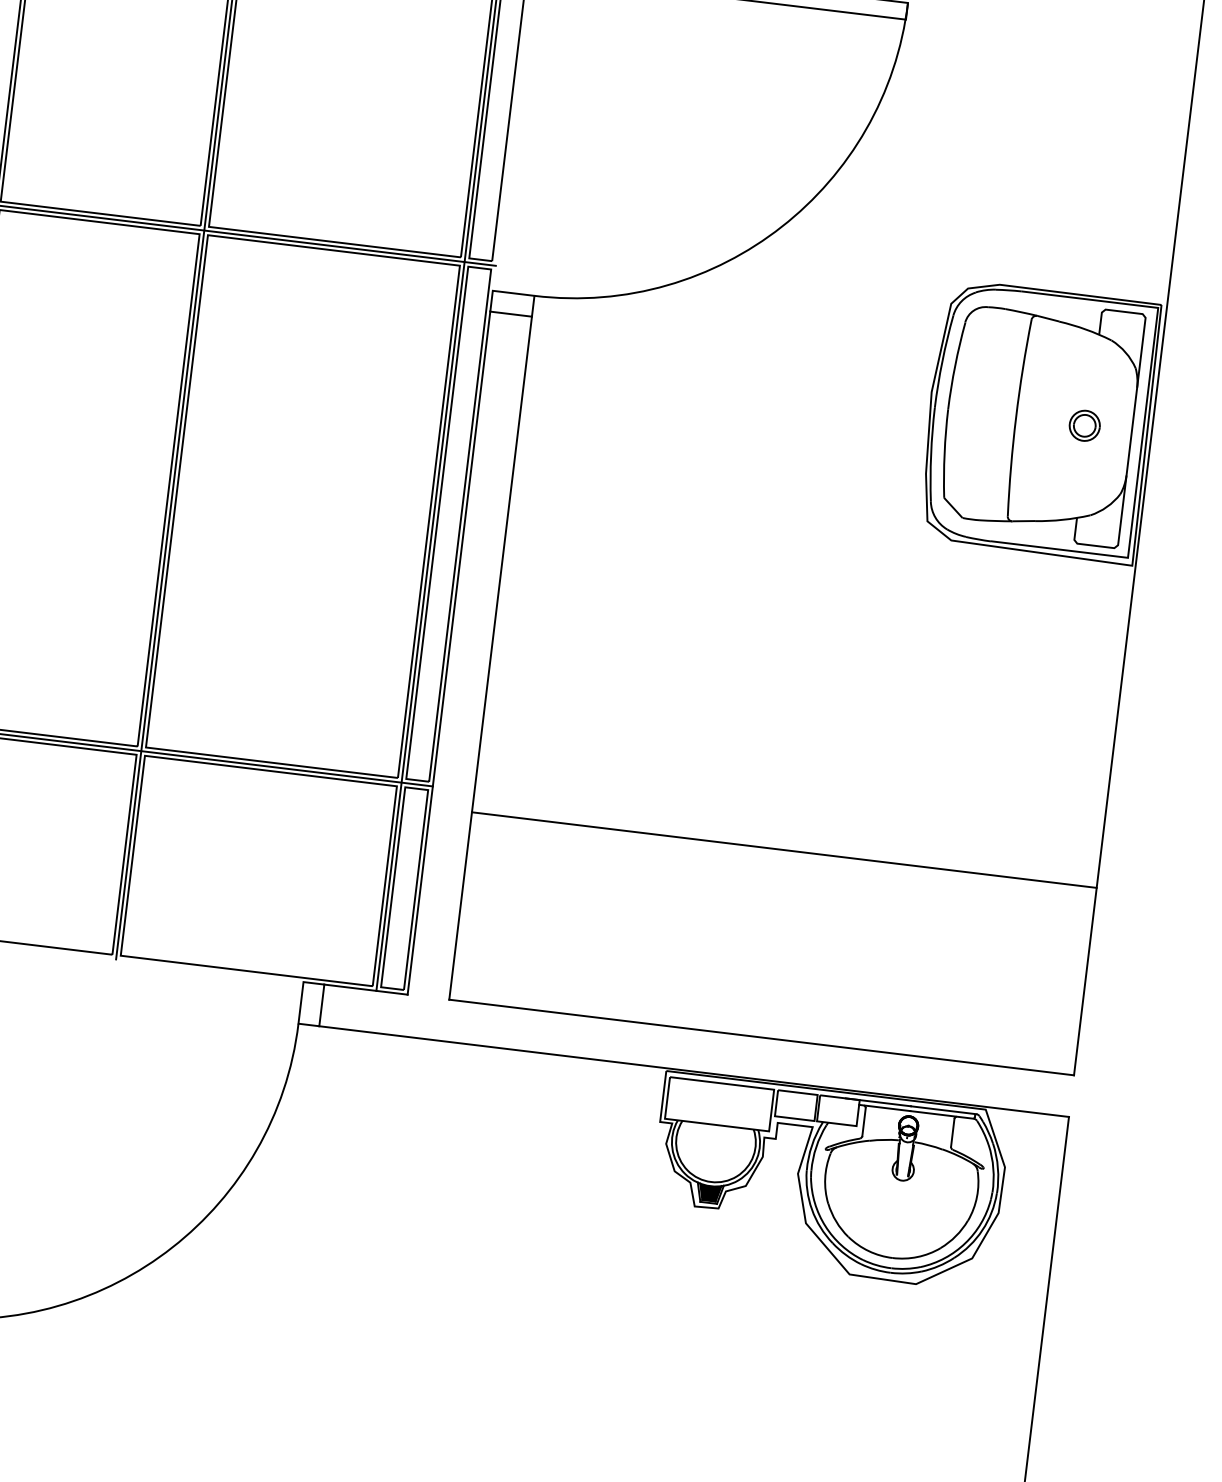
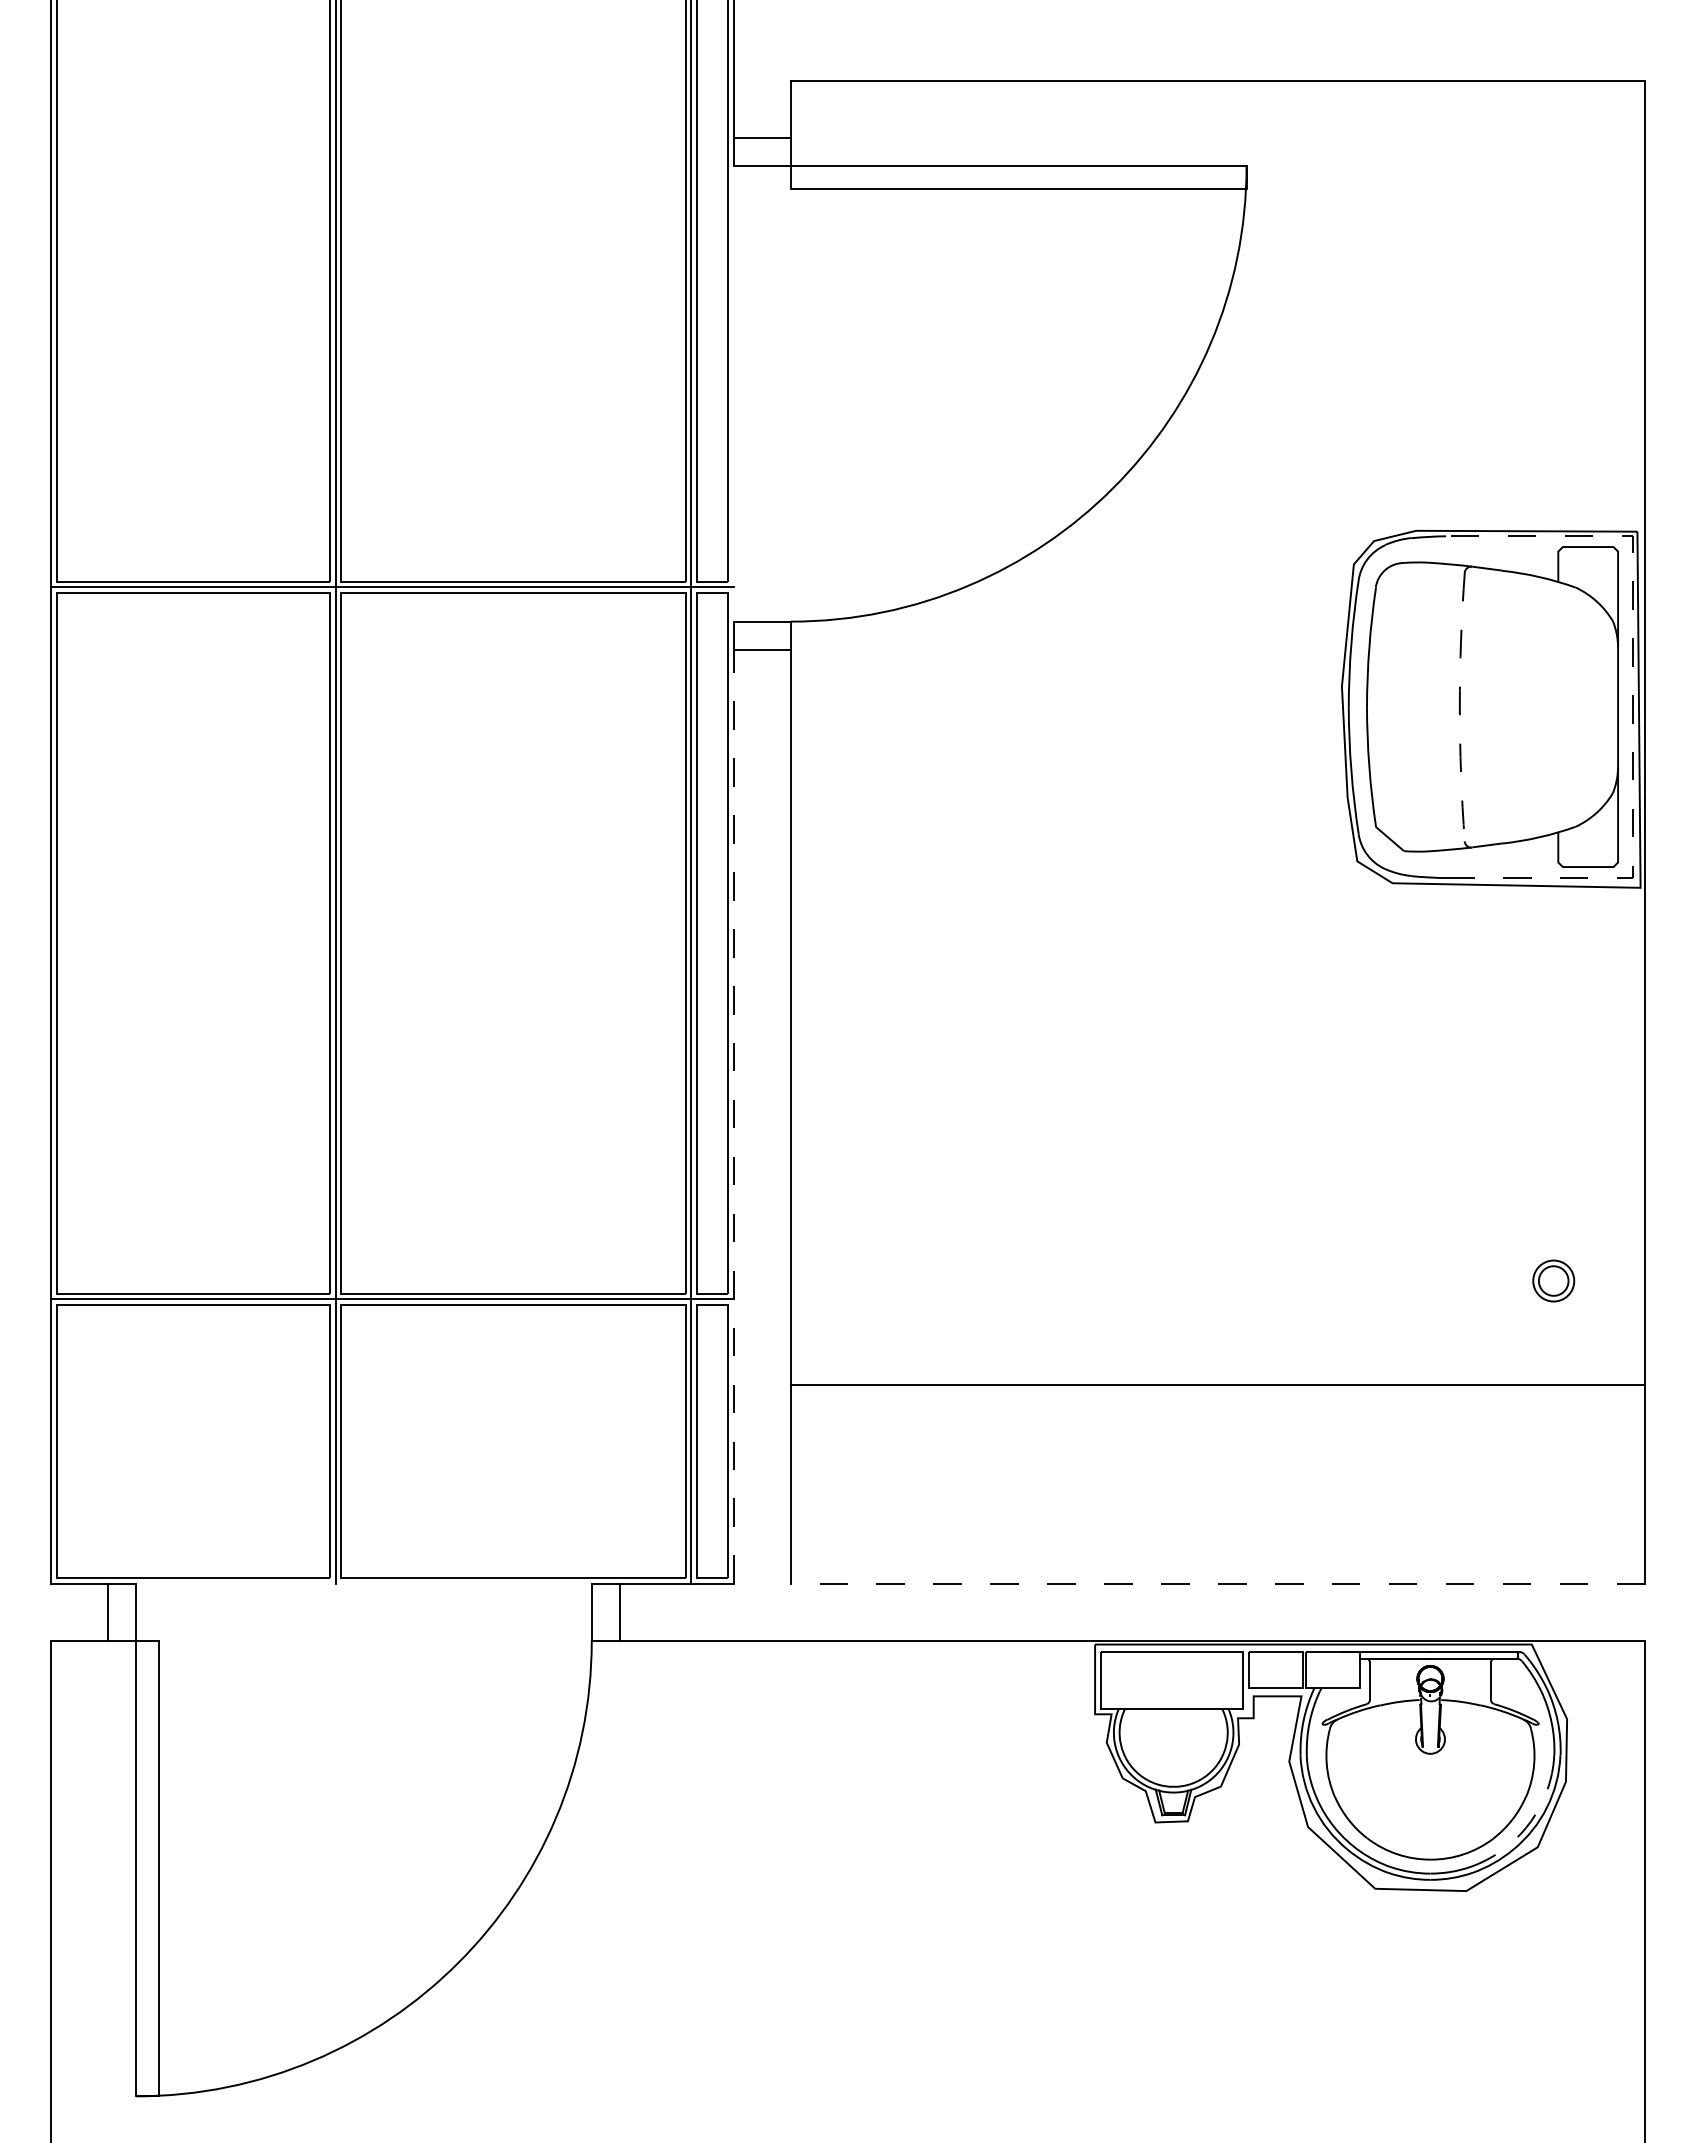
arc: (1015, 417) -> (1459, 707), solid -> dashed
part: (1084, 425) -> (1553, 1280), moved
line: (1143, 433) -> (1633, 707), solid -> dashed
line: (449, 653) -> (734, 1117), solid -> dashed
line: (784, 850) -> (1218, 1384), moved
line: (761, 1037) -> (1217, 1583), solid -> dashed
fill: (709, 1192) -> (1173, 1801), removed
arc: (965, 1243) -> (1526, 1827), solid -> dashed

